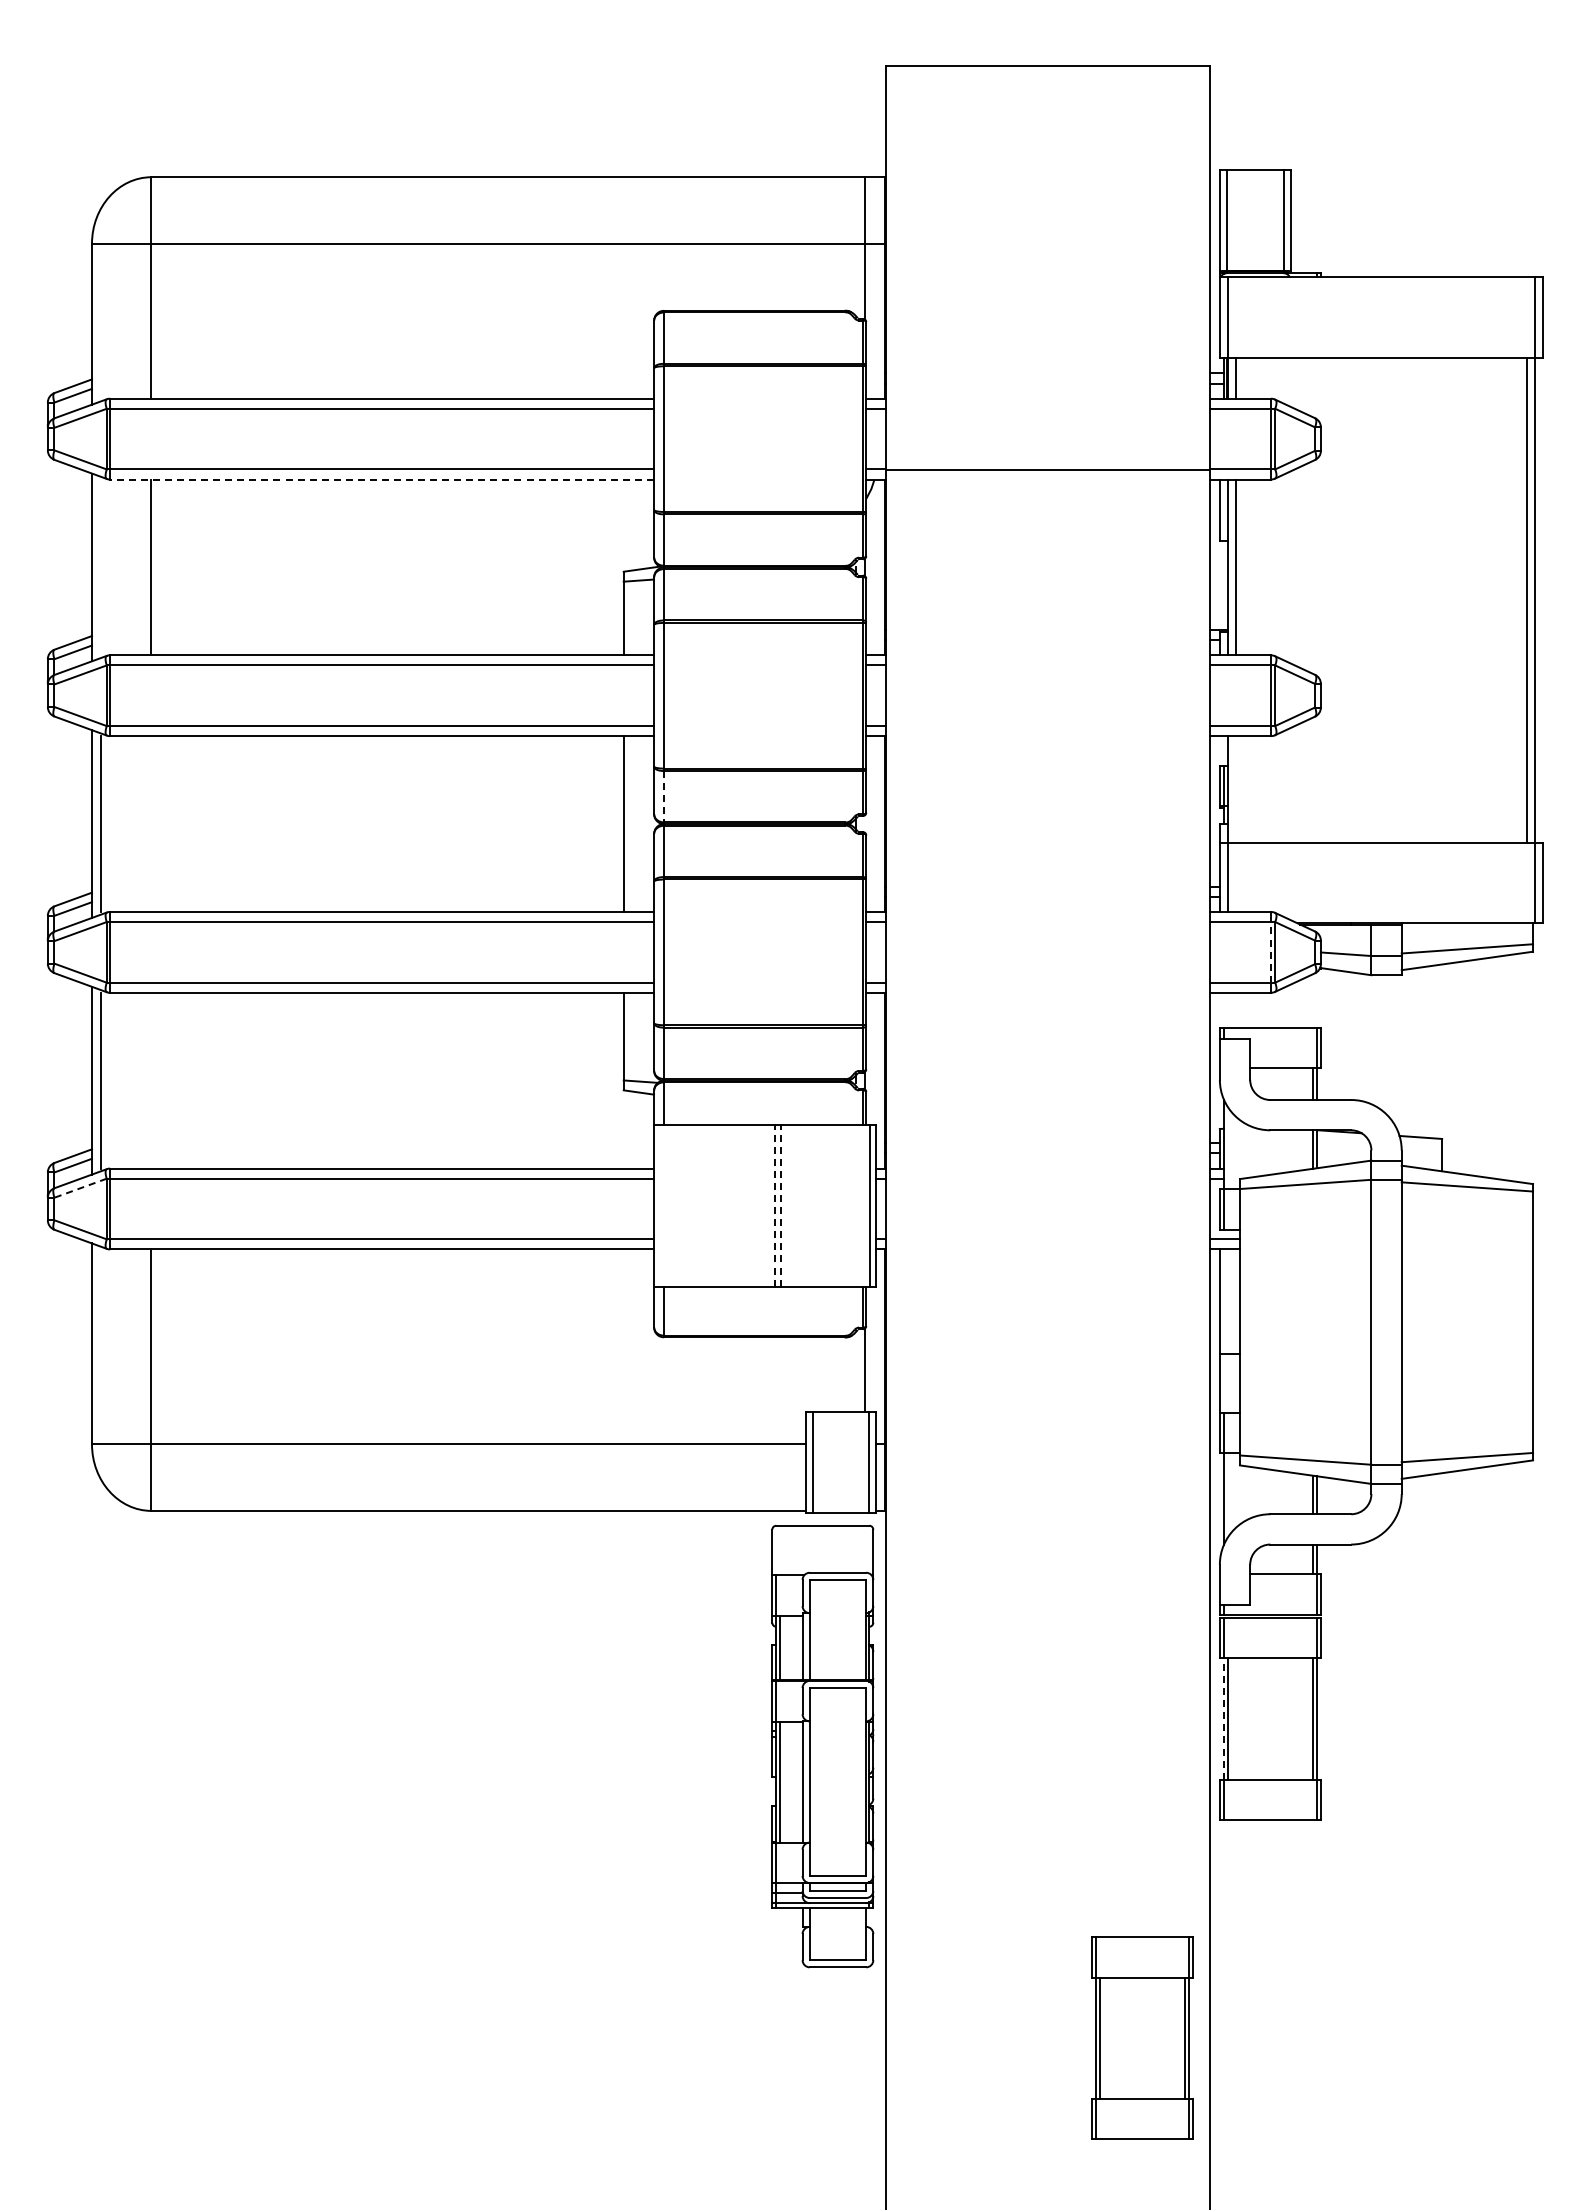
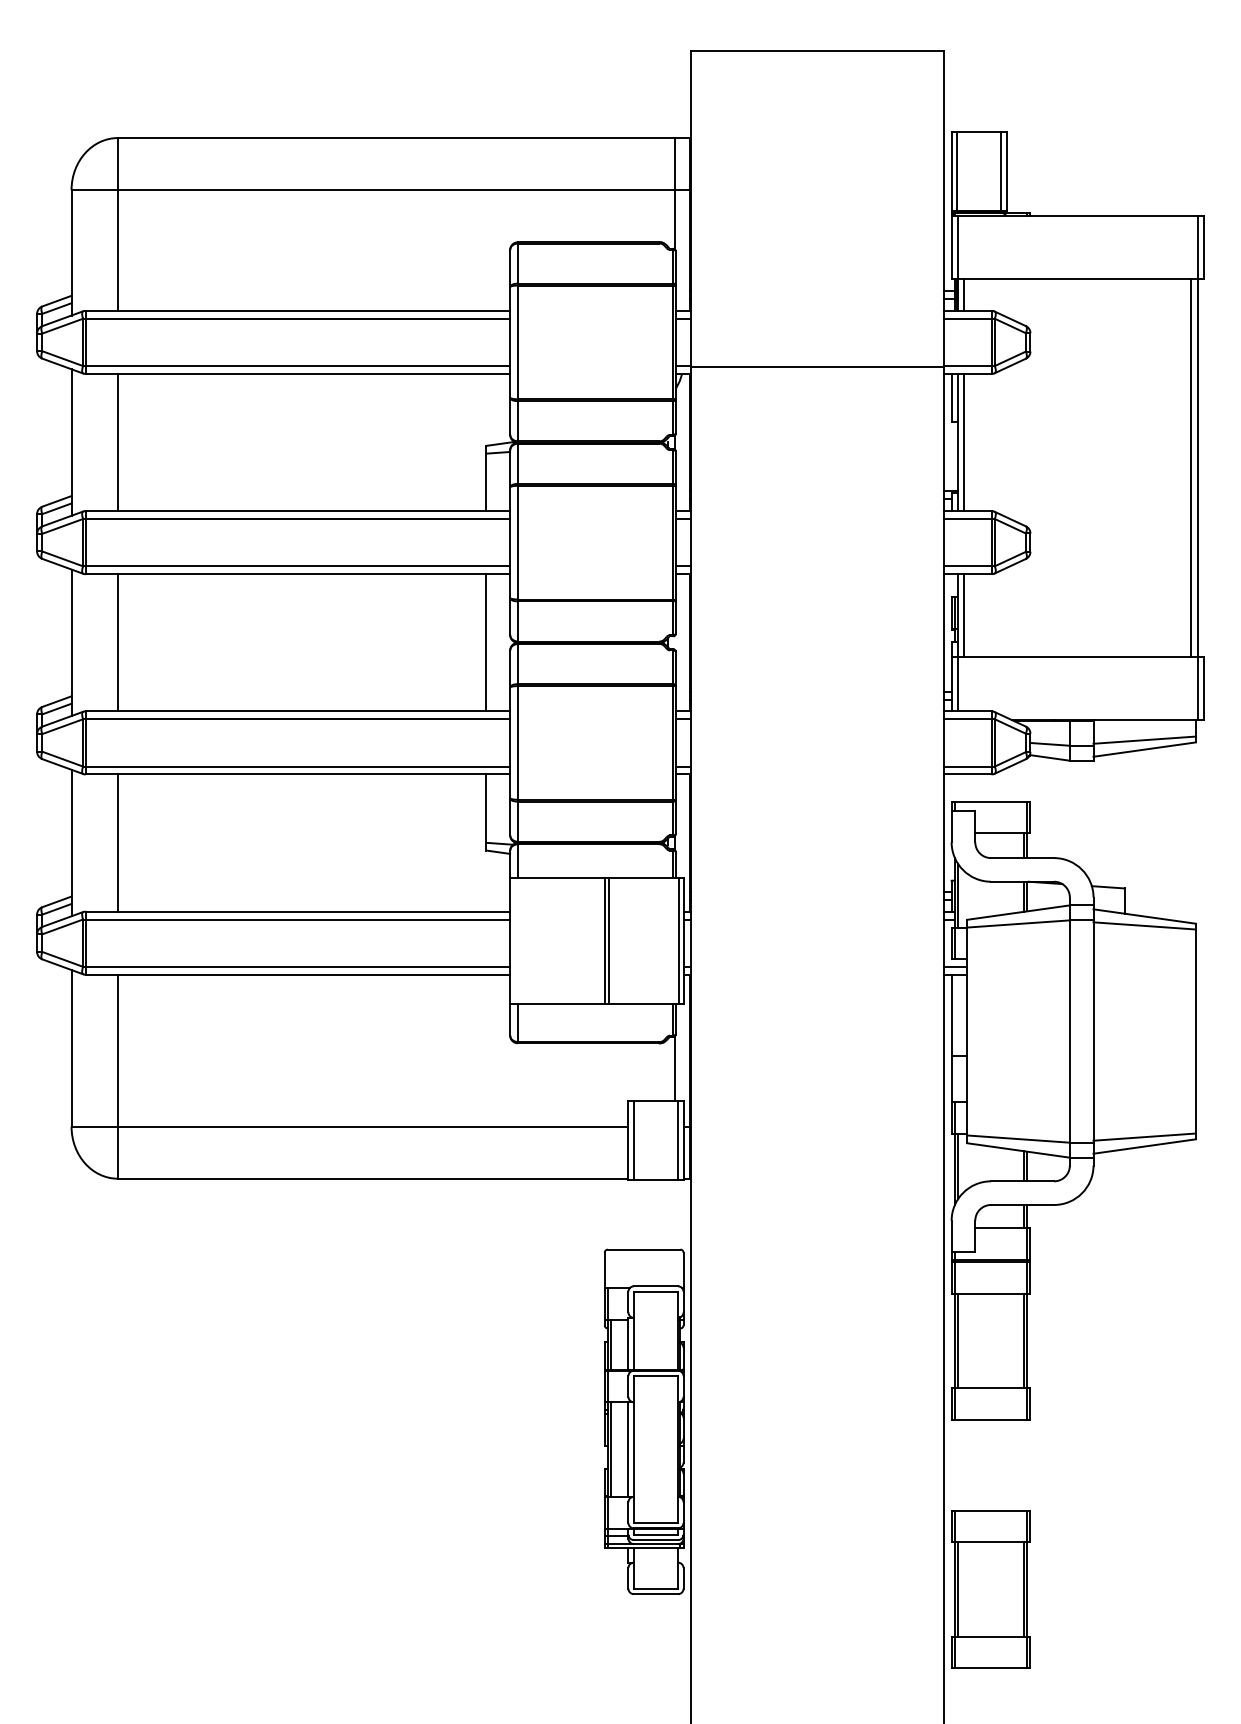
line: (382, 479) -> (298, 373), dashed -> solid
line: (1236, 789) -> (964, 615), added
line: (664, 796) -> (518, 621), dashed -> solid
line: (101, 823) -> (117, 642), moved
line: (1270, 951) -> (991, 742), dashed -> solid
line: (101, 1080) -> (117, 842), moved
line: (1227, 1148) -> (957, 895), added
line: (80, 1188) -> (62, 927), dashed -> solid
line: (775, 1205) -> (604, 940), dashed -> solid
line: (781, 1205) -> (609, 940), dashed -> solid
line: (1227, 1495) -> (957, 1166), added
line: (1223, 1719) -> (954, 1341), dashed -> solid
part: (822, 1746) -> (643, 1421), moved
part: (1142, 2037) -> (991, 1588), moved

